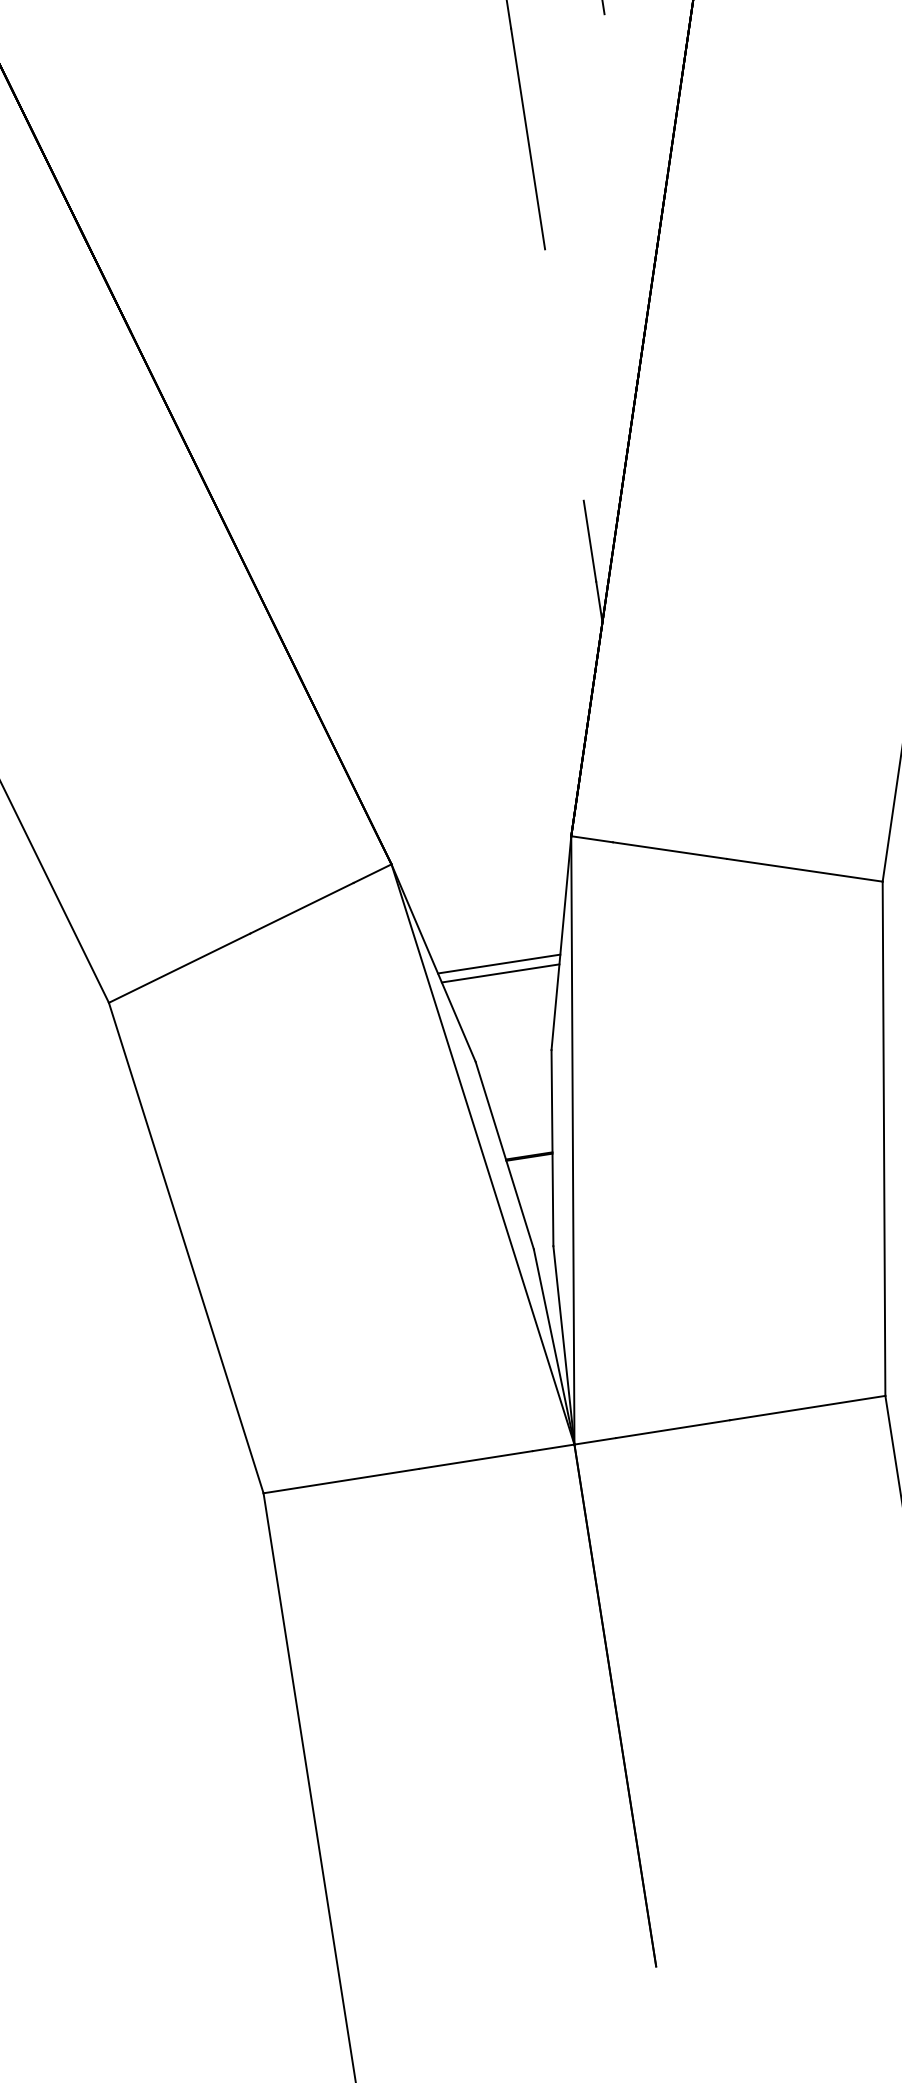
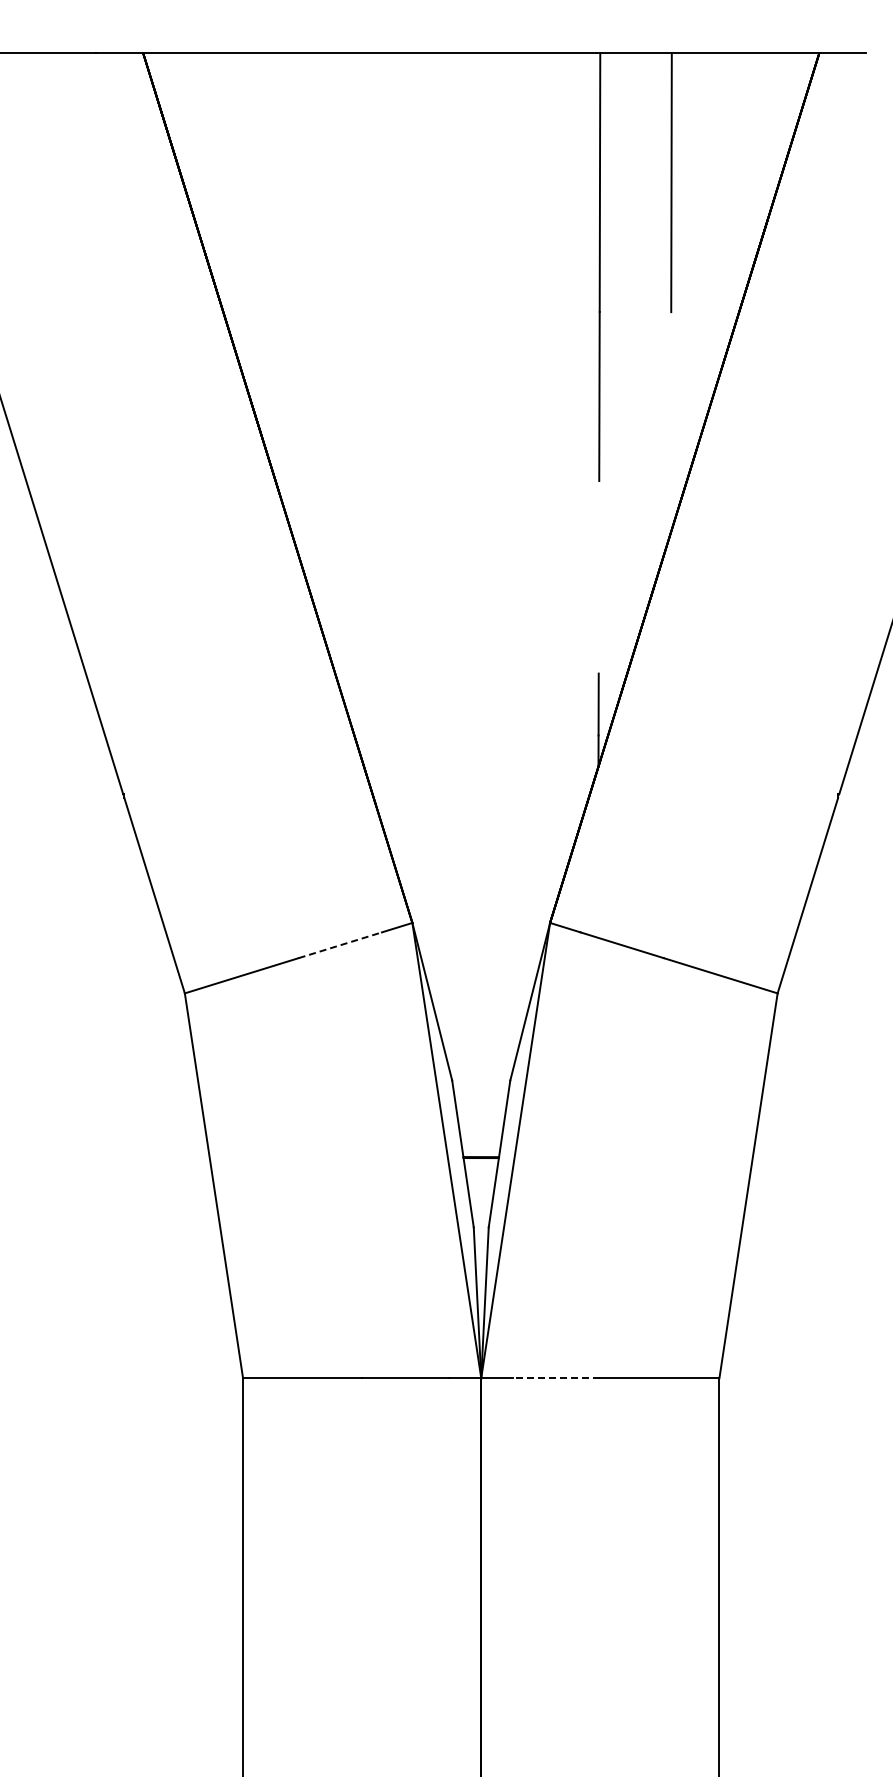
line: (302, 908) -> (340, 945), solid -> dashed
line: (499, 963) -> (481, 1009), removed
line: (501, 973) -> (481, 1017), removed
line: (672, 1429) -> (556, 1378), solid -> dashed

